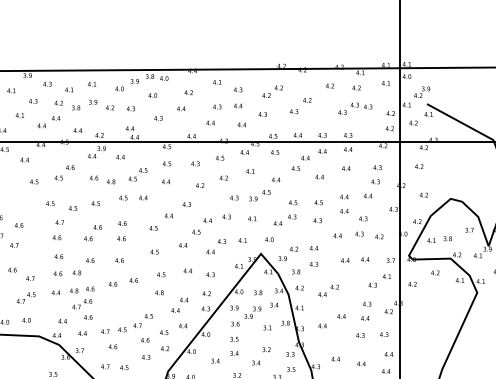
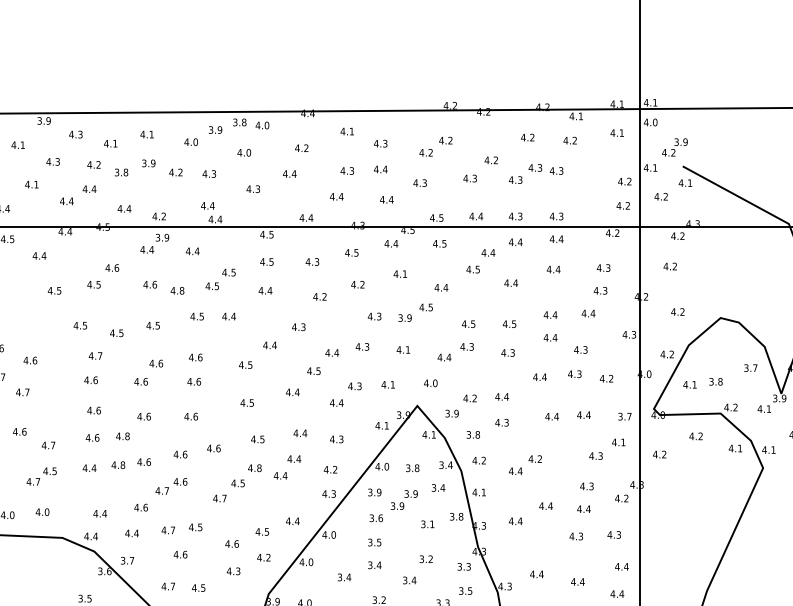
text: (355, 108) -> (536, 173), moved
text: (82, 304) -> (171, 486), moved
text: (179, 304) -> (286, 466), moved
text: (143, 320) -> (229, 490), moved

